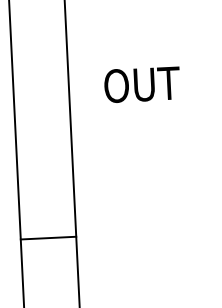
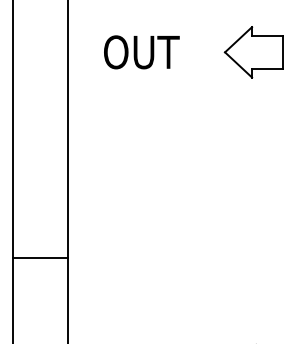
text: (141, 84) -> (141, 52), moved
line: (48, 237) -> (40, 257), moved

